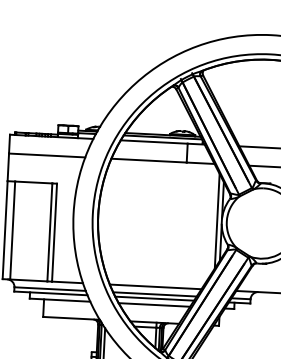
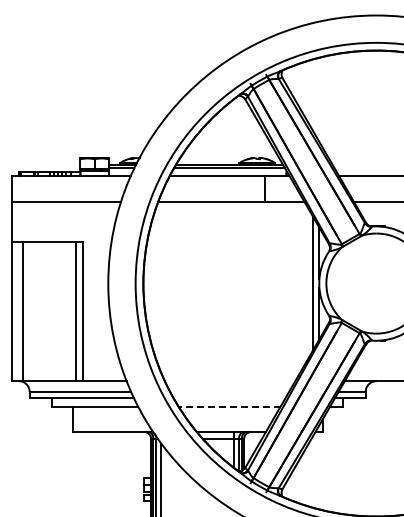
line: (155, 287) -> (229, 381), removed
line: (154, 294) -> (229, 391), removed
line: (154, 298) -> (229, 397), removed
line: (154, 304) -> (229, 406), solid -> dashed

